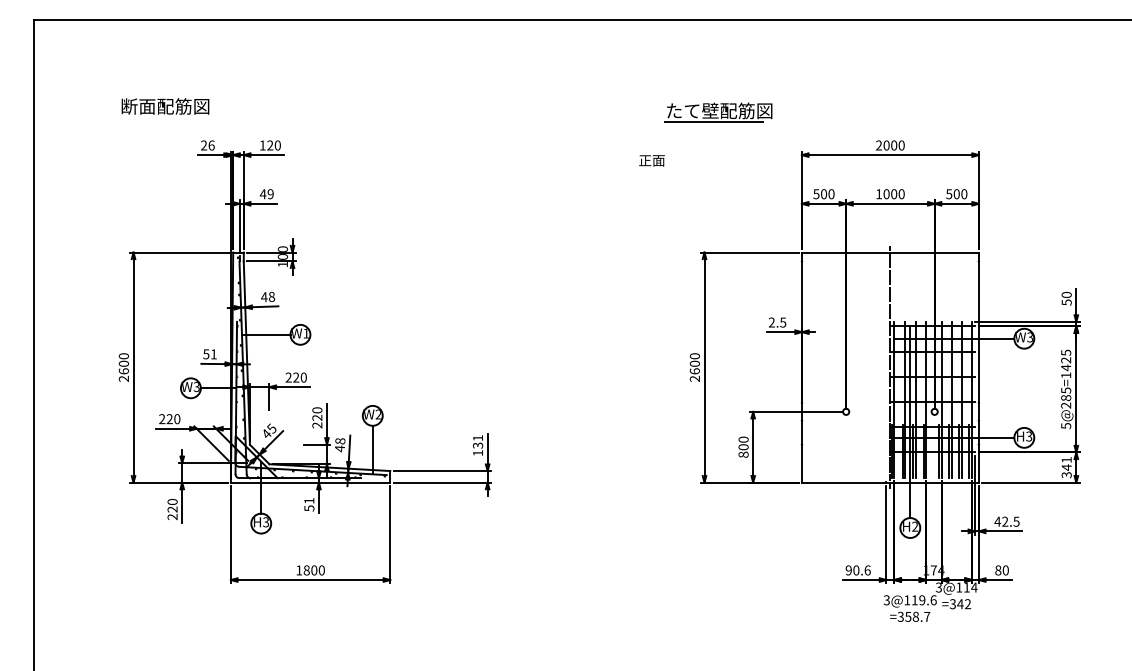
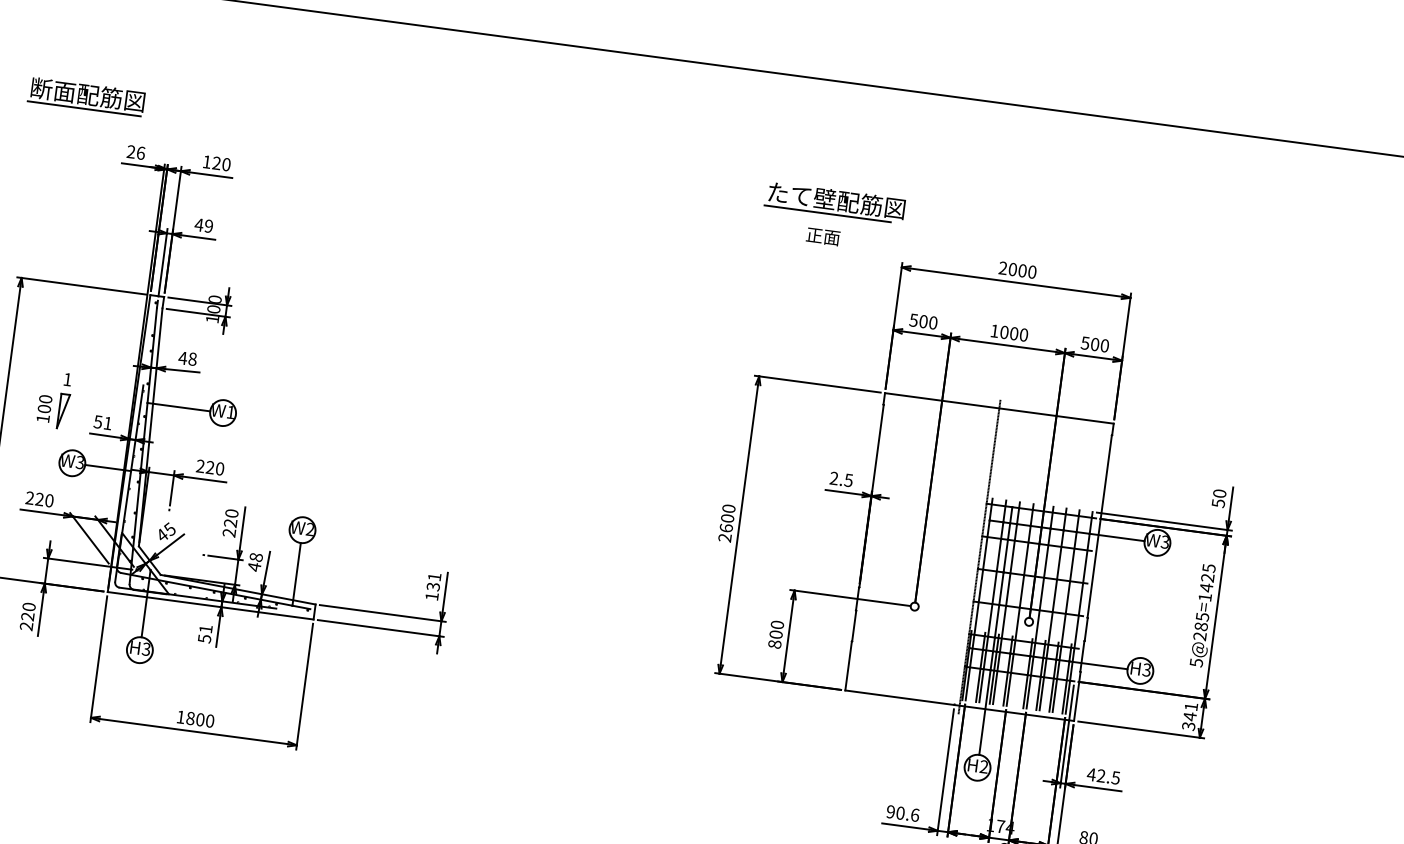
part: (718, 112) -> (834, 202), moved
line: (163, 117) -> (83, 108), added
text: (651, 160) -> (822, 236), moved
part: (171, 342) -> (55, 400), added

